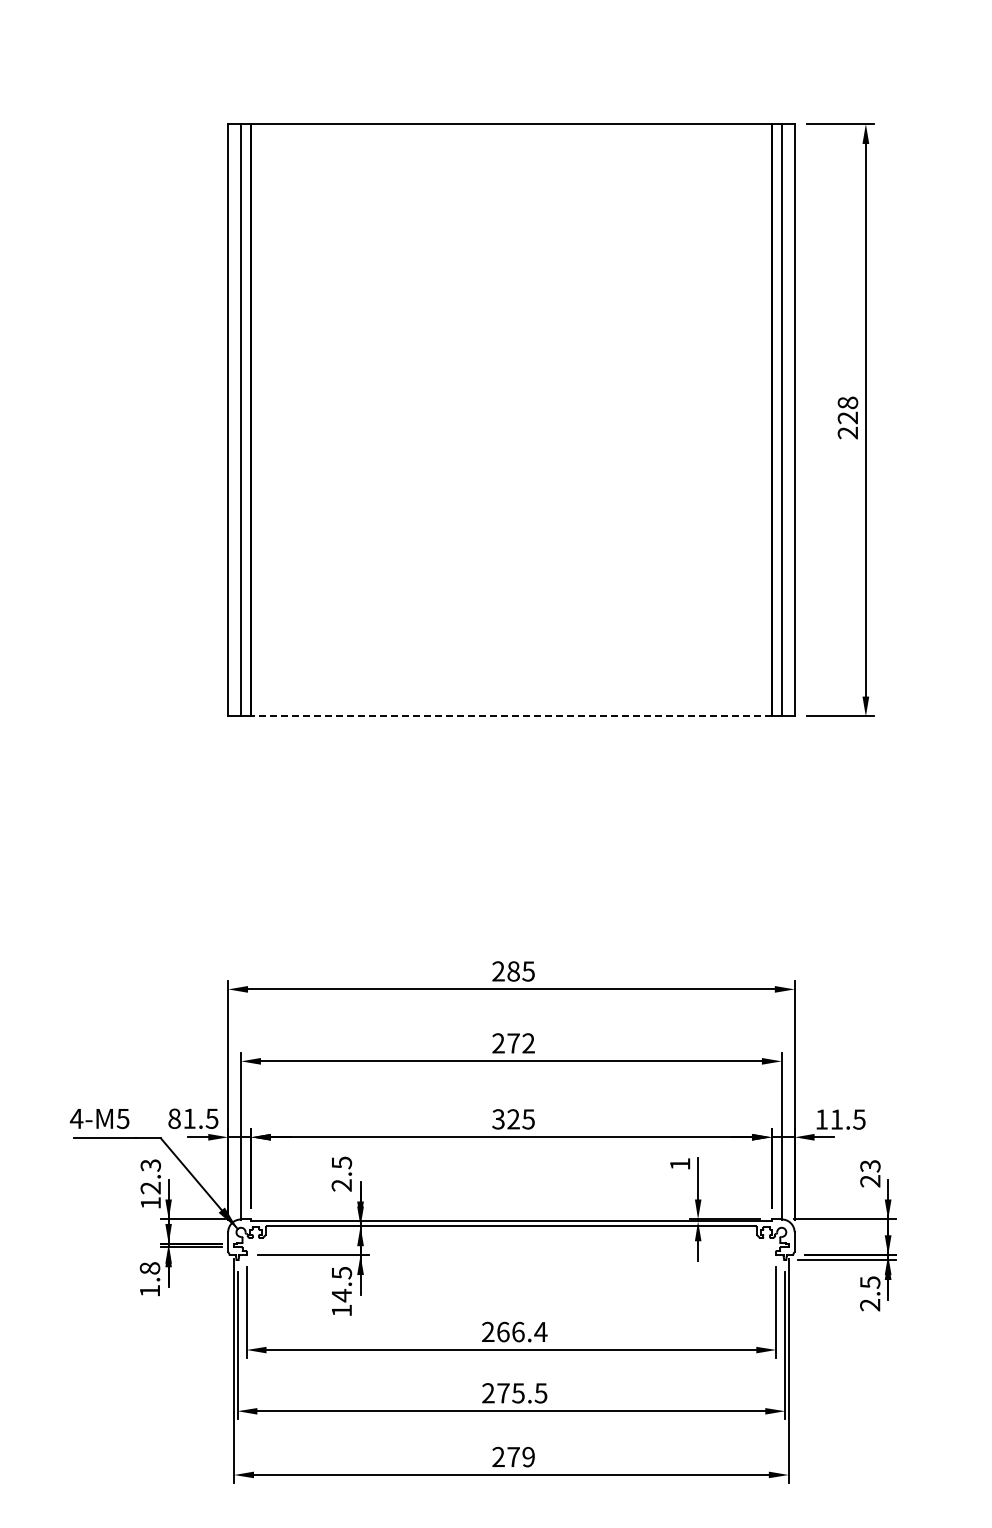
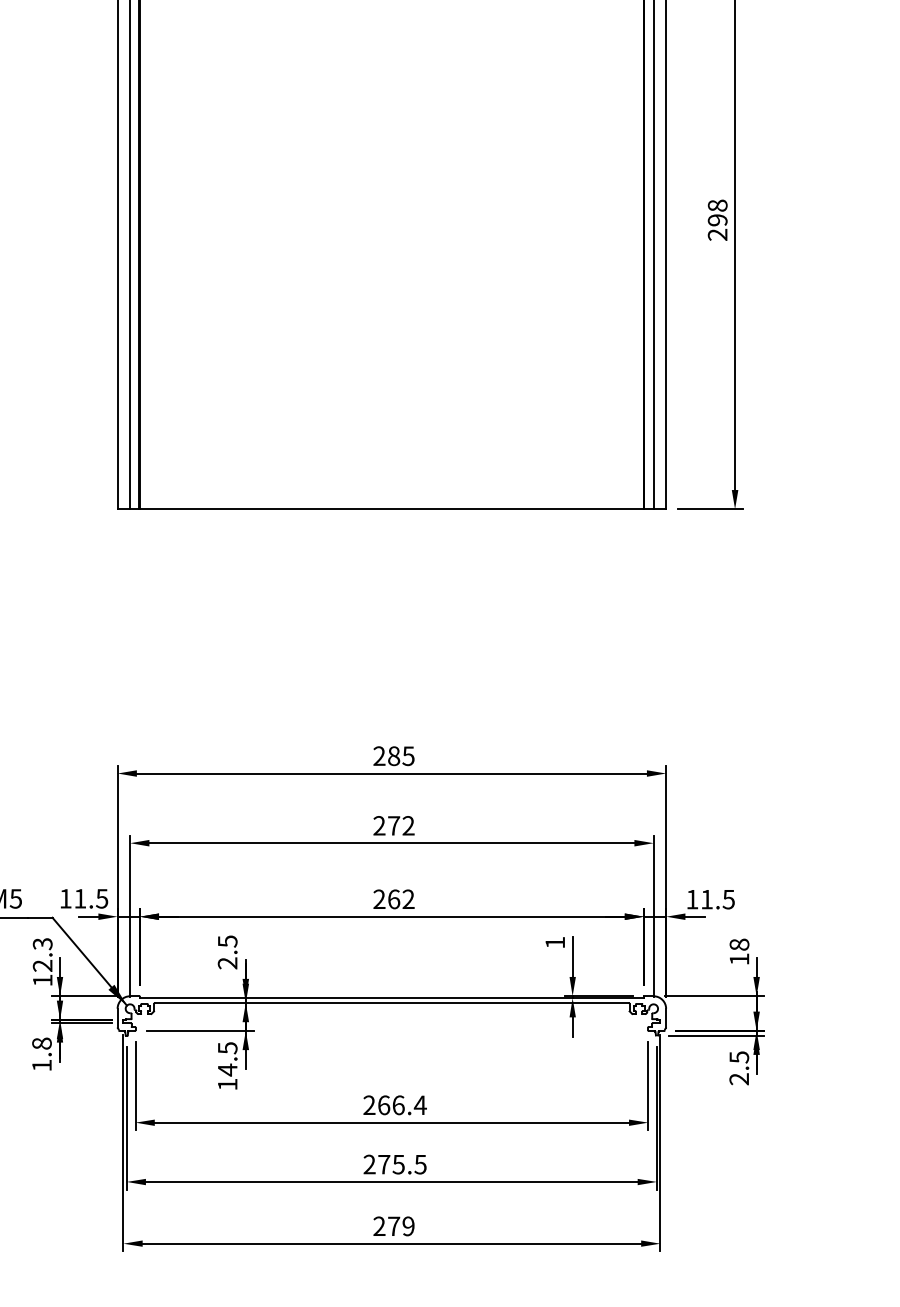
text: (848, 417) -> (718, 219), 228 -> 298
line: (510, 716) -> (391, 509), dashed -> solid
text: (174, 1118) -> (65, 898), 81.5 -> 11.5
text: (513, 1119) -> (393, 899), 325 -> 262
text: (870, 1173) -> (739, 951), 23 -> 18

